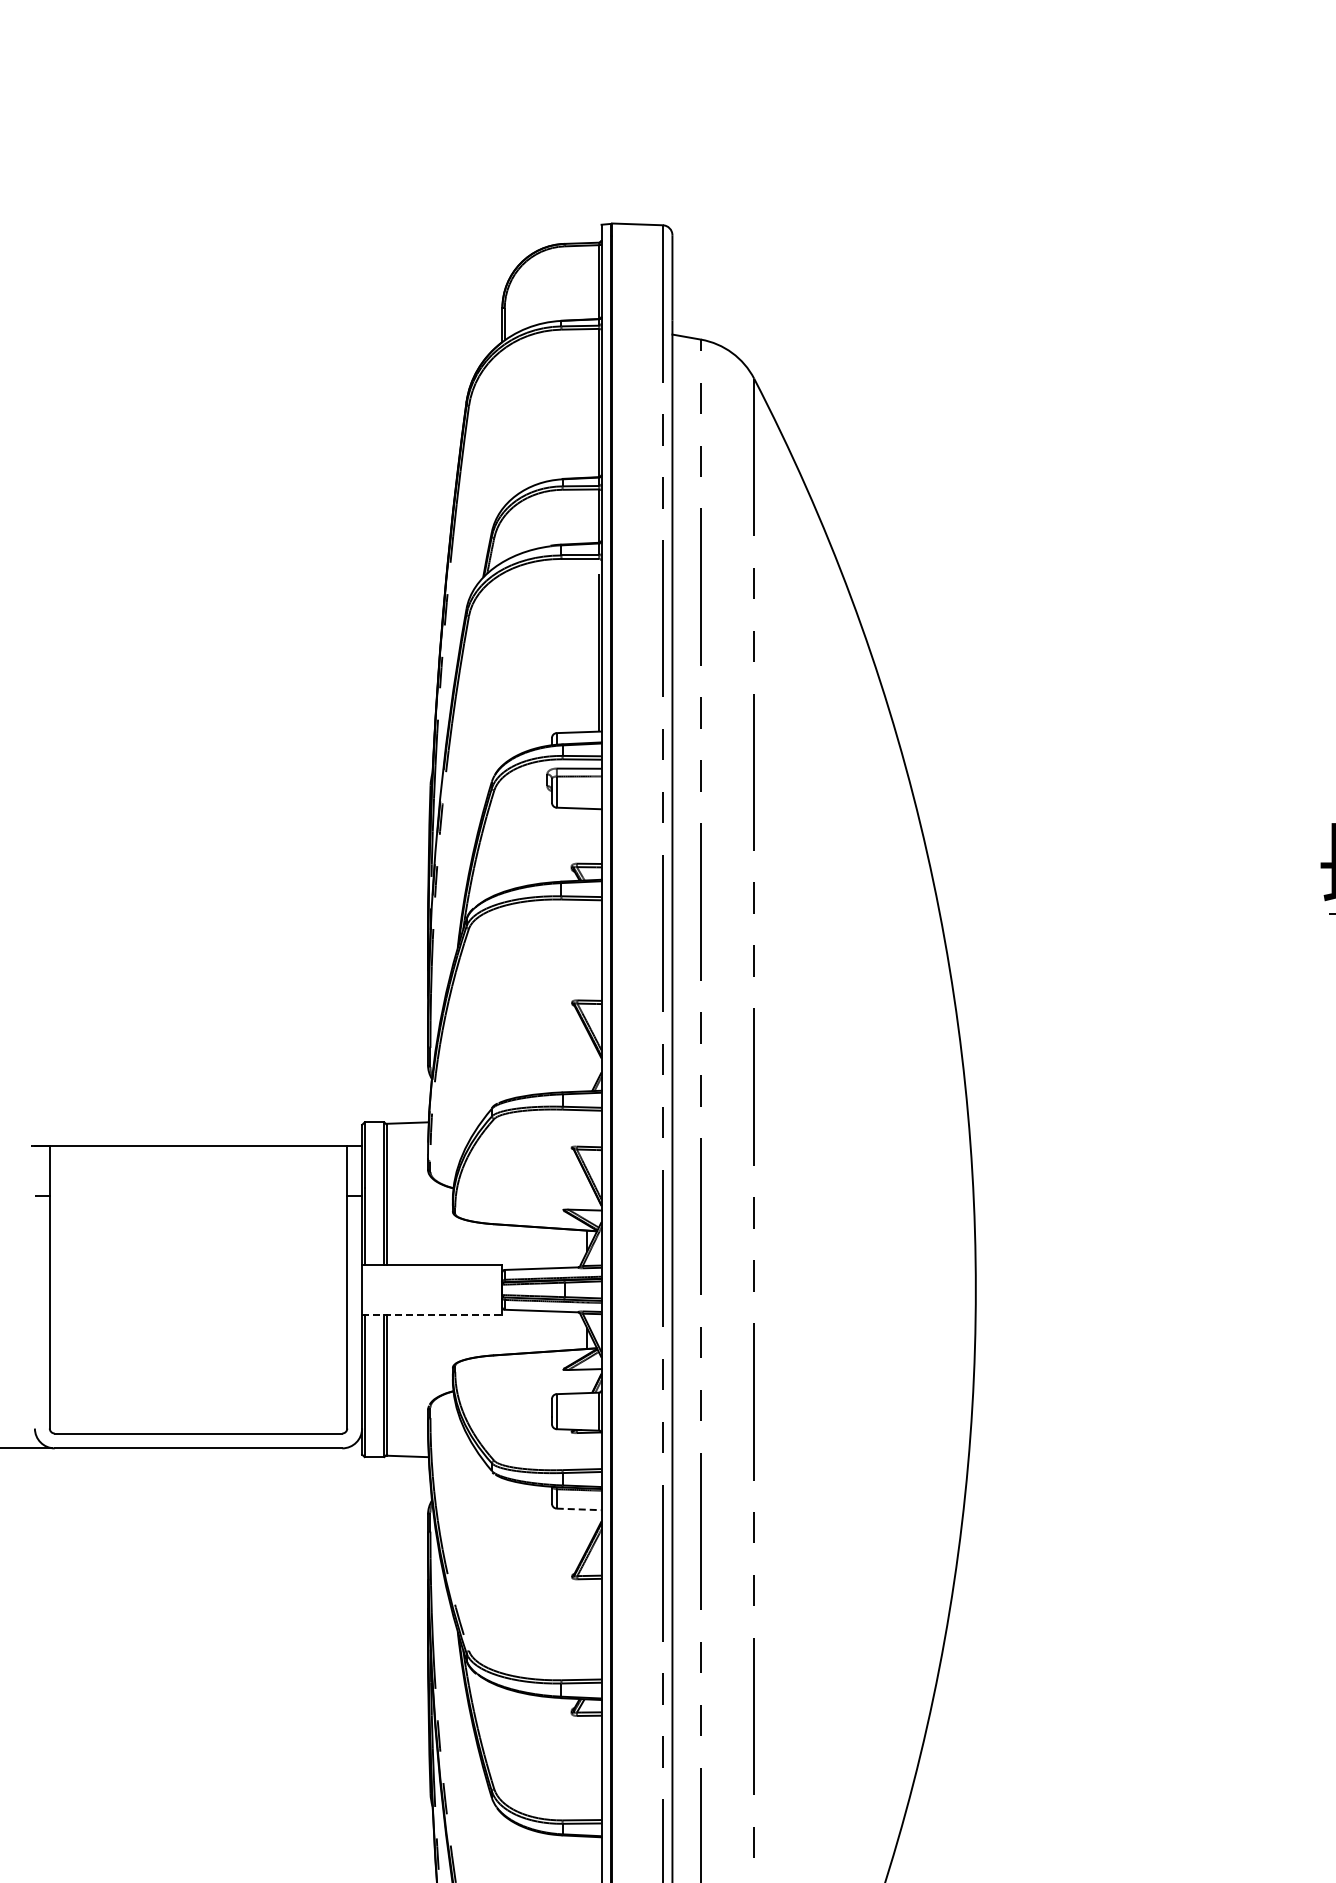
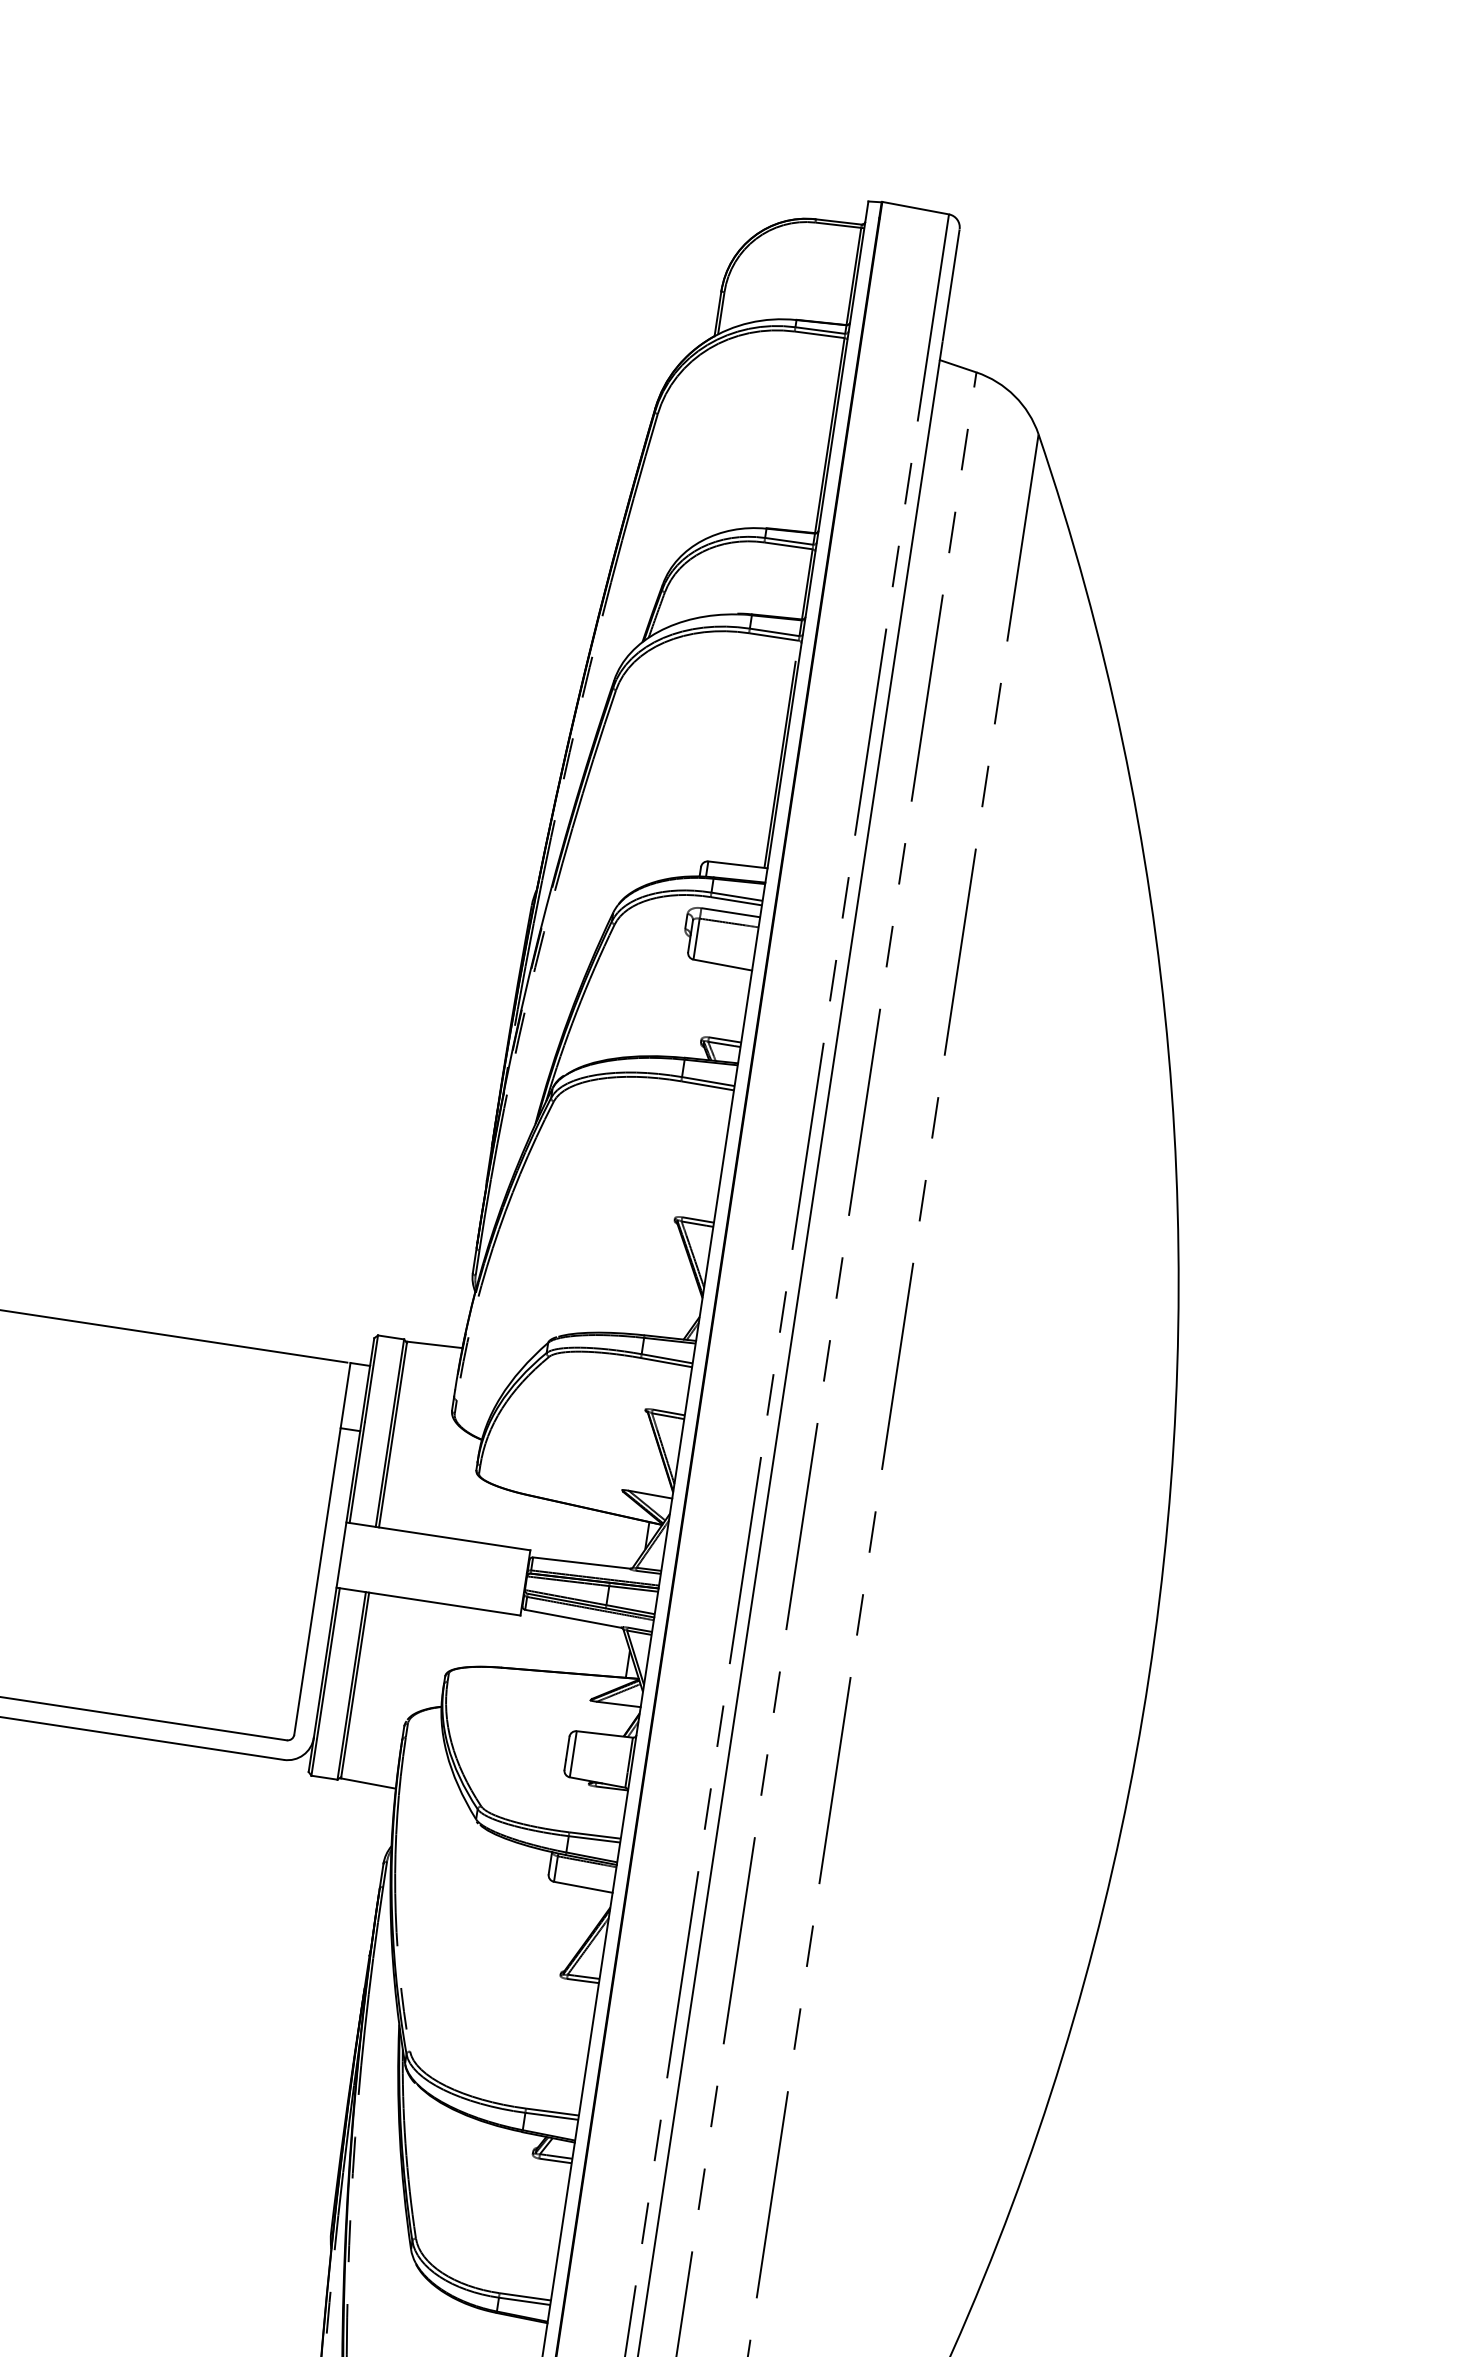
line: (432, 1314) -> (429, 1601), dashed -> solid
line: (579, 1509) -> (583, 1887), dashed -> solid

